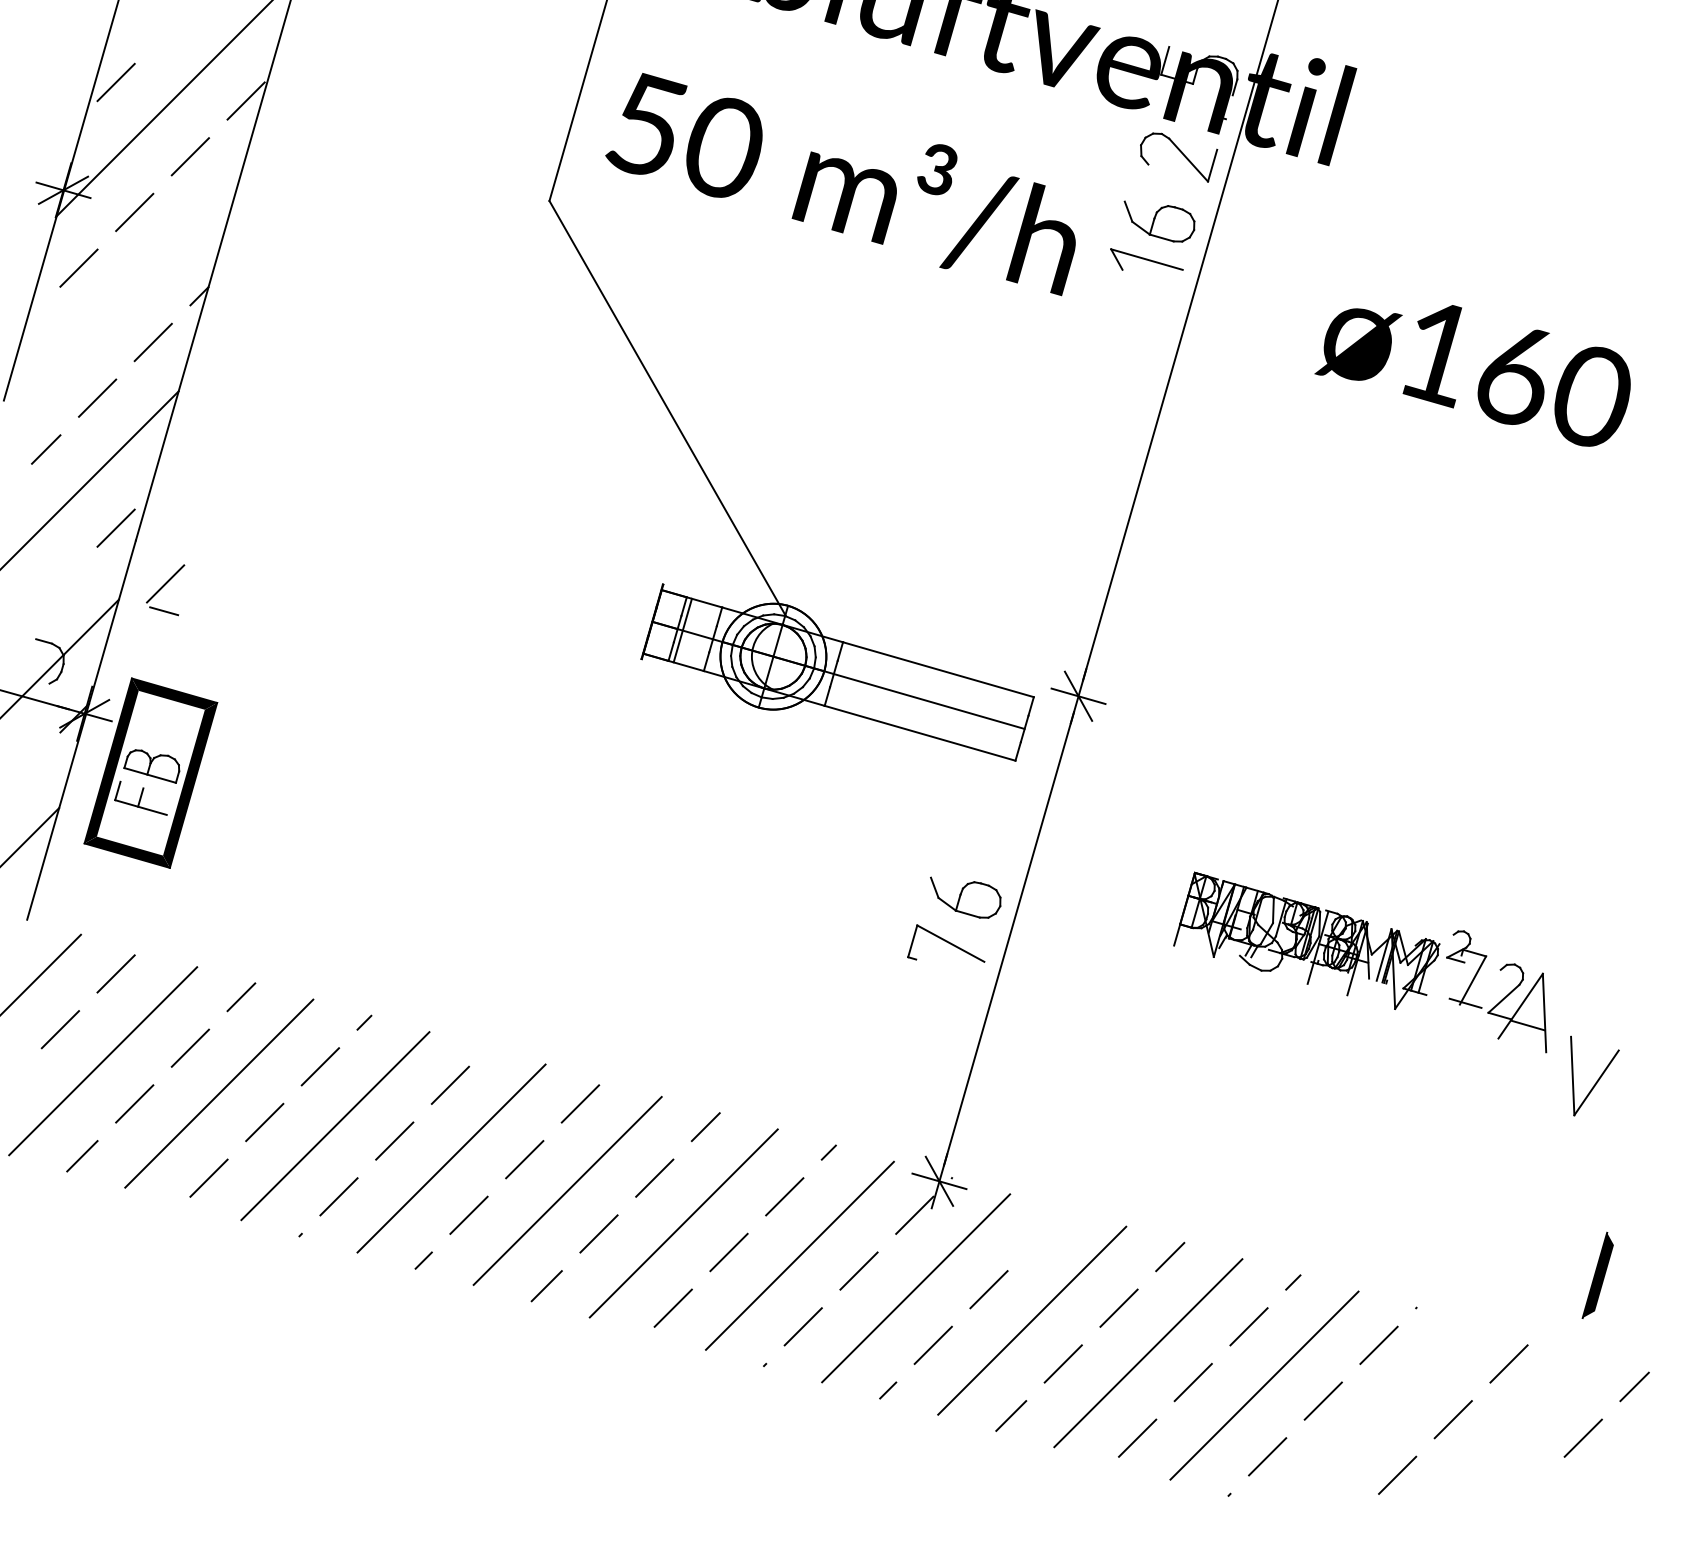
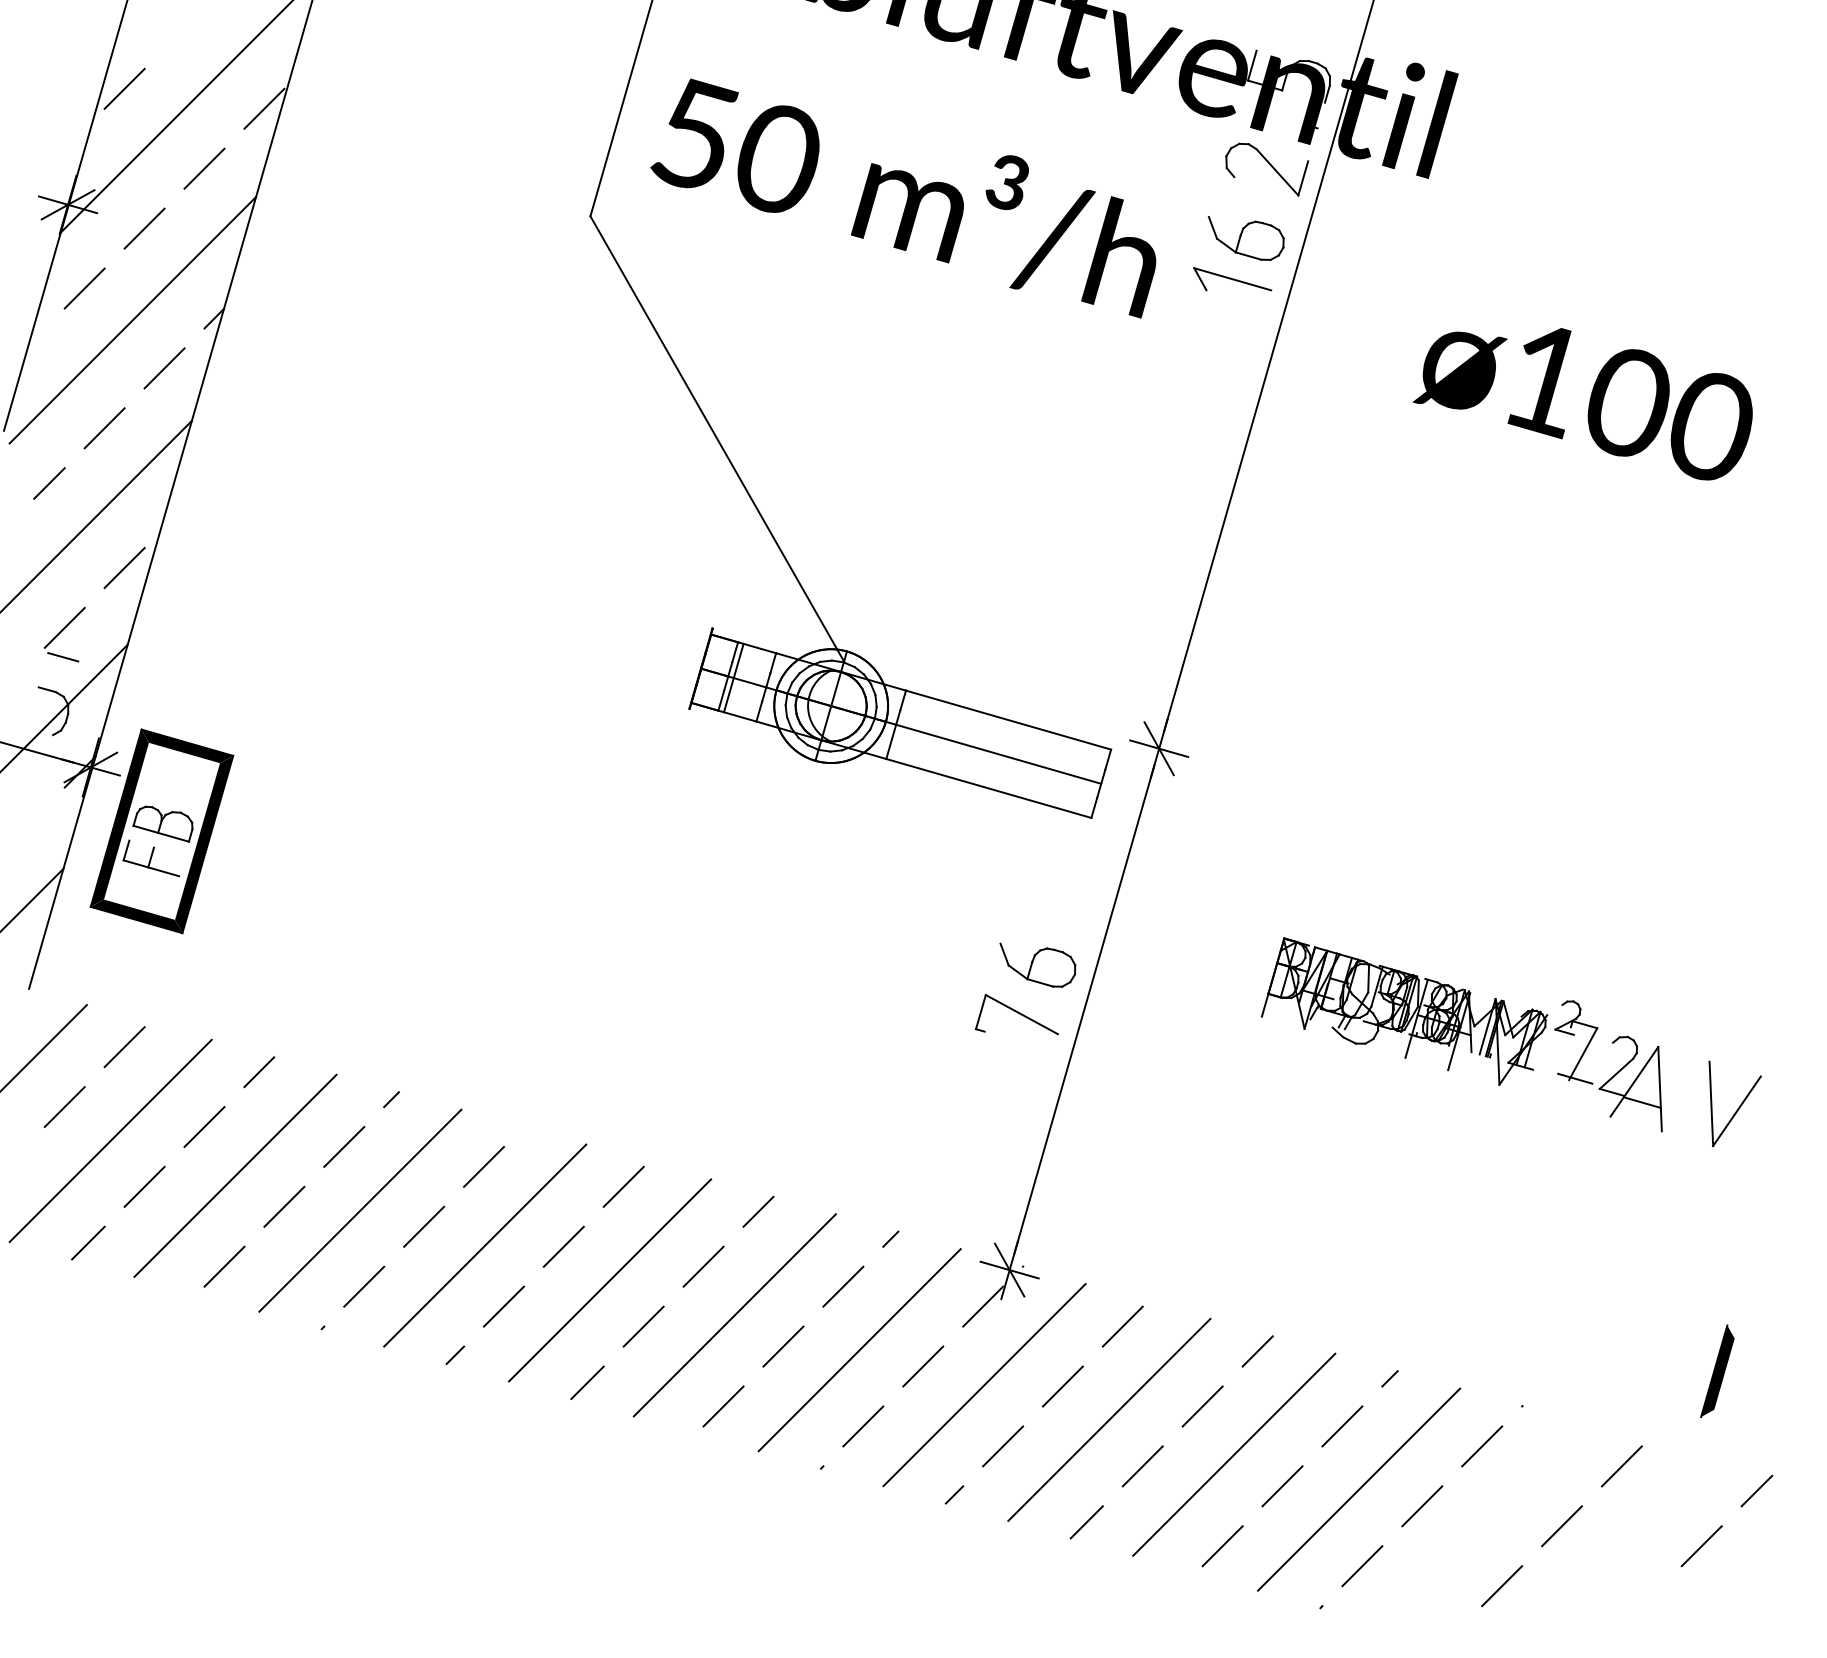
line: (123, 297) -> (132, 320), added
text: (1515, 375) -> (1628, 403), ø160 -> ø100
part: (165, 590) -> (64, 634), moved
part: (1594, 1075) -> (1734, 1103), moved
line: (1044, 1233) -> (1122, 1326), added

